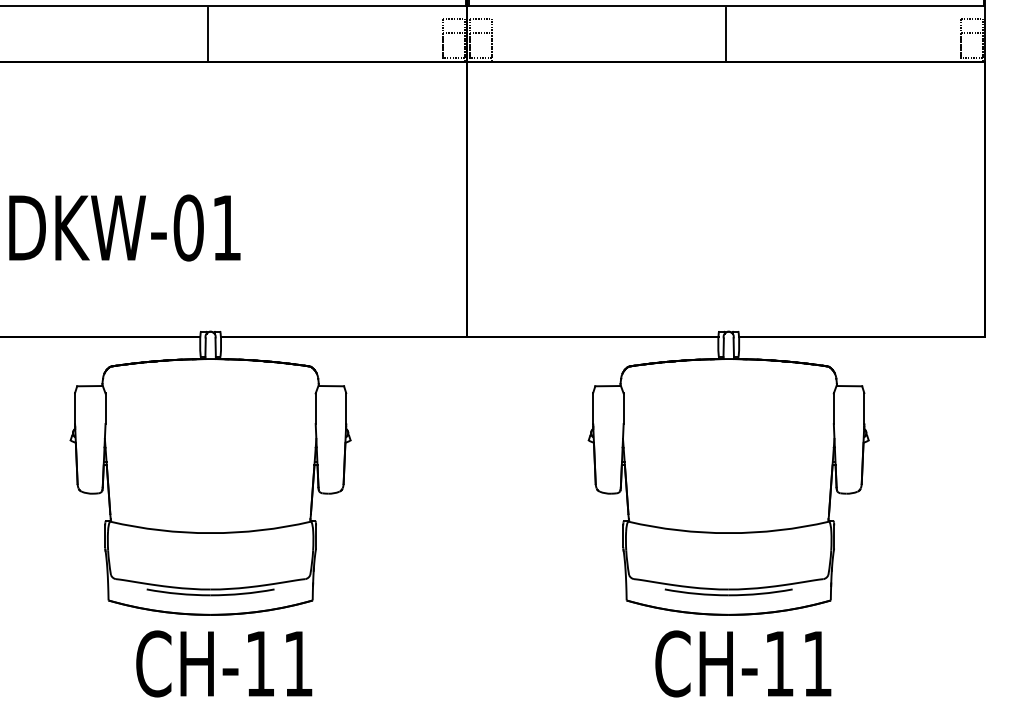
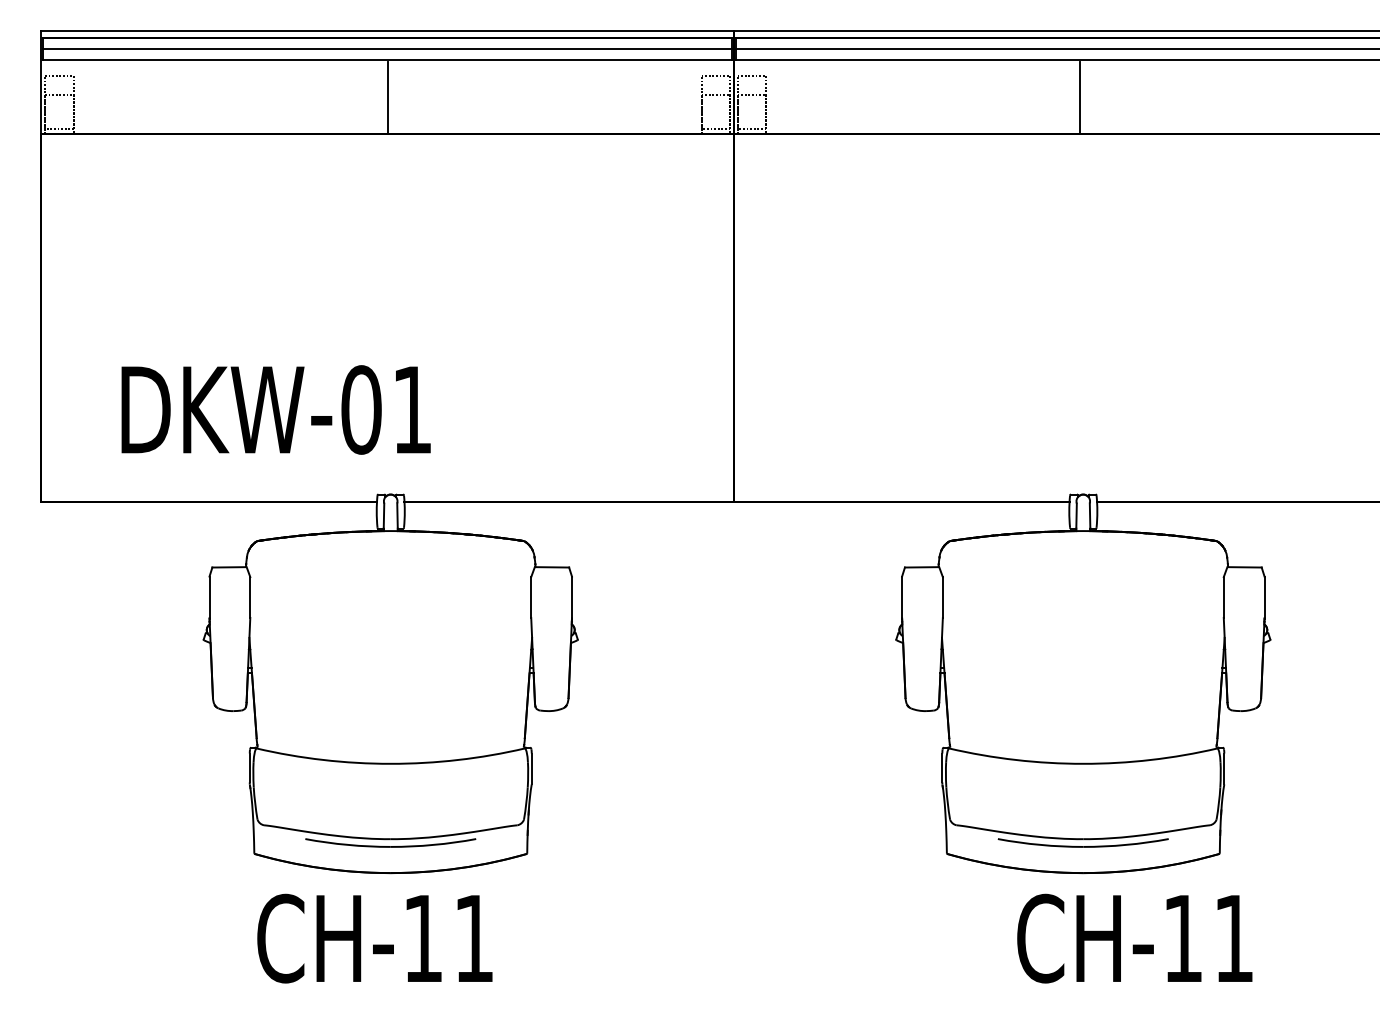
text: (124, 227) -> (275, 409), moved
text: (223, 663) -> (374, 938), moved
text: (743, 663) -> (1134, 938), moved

